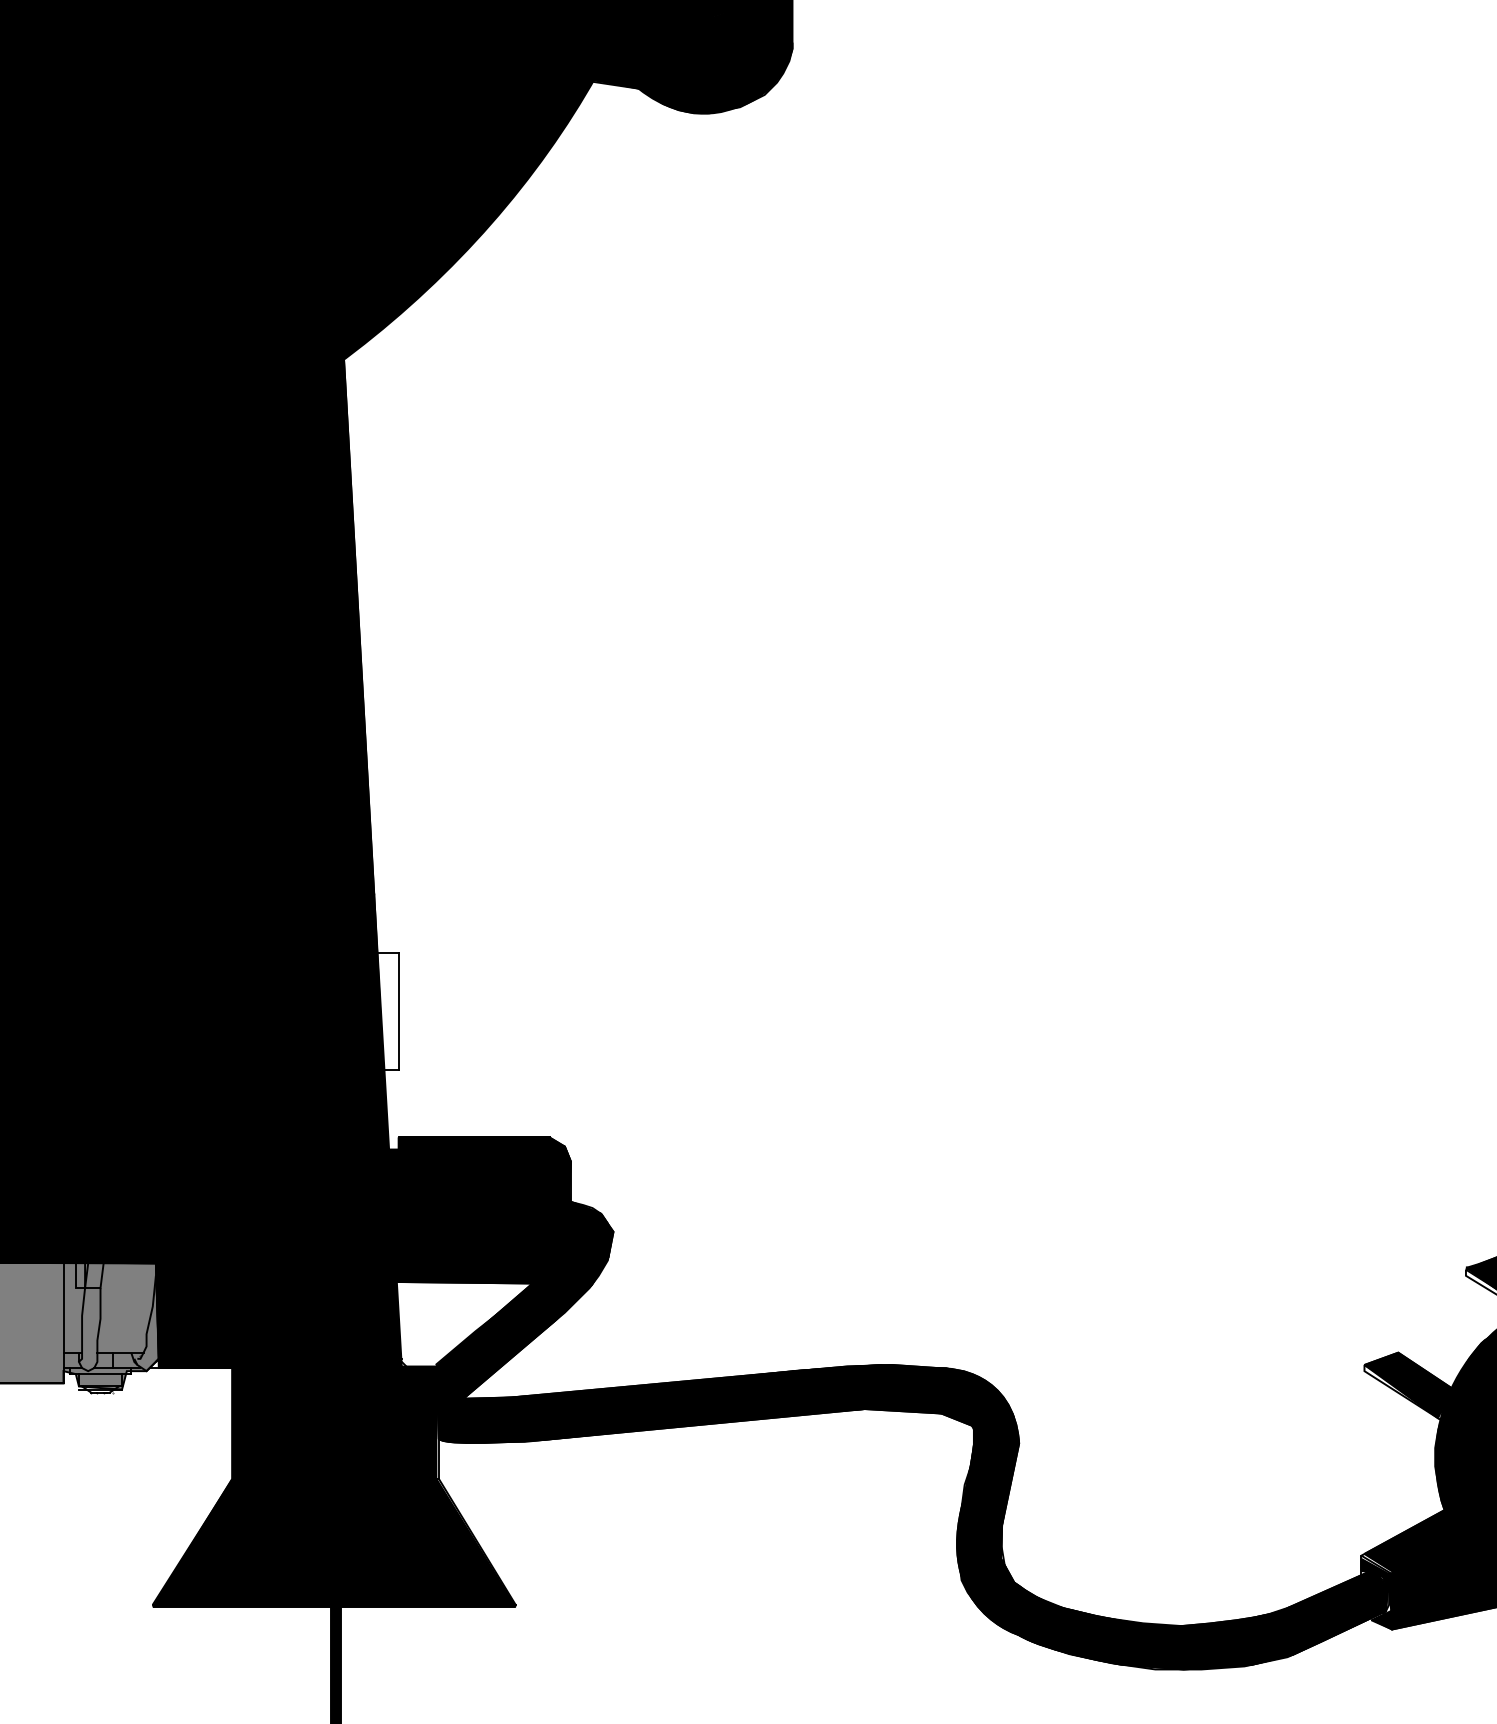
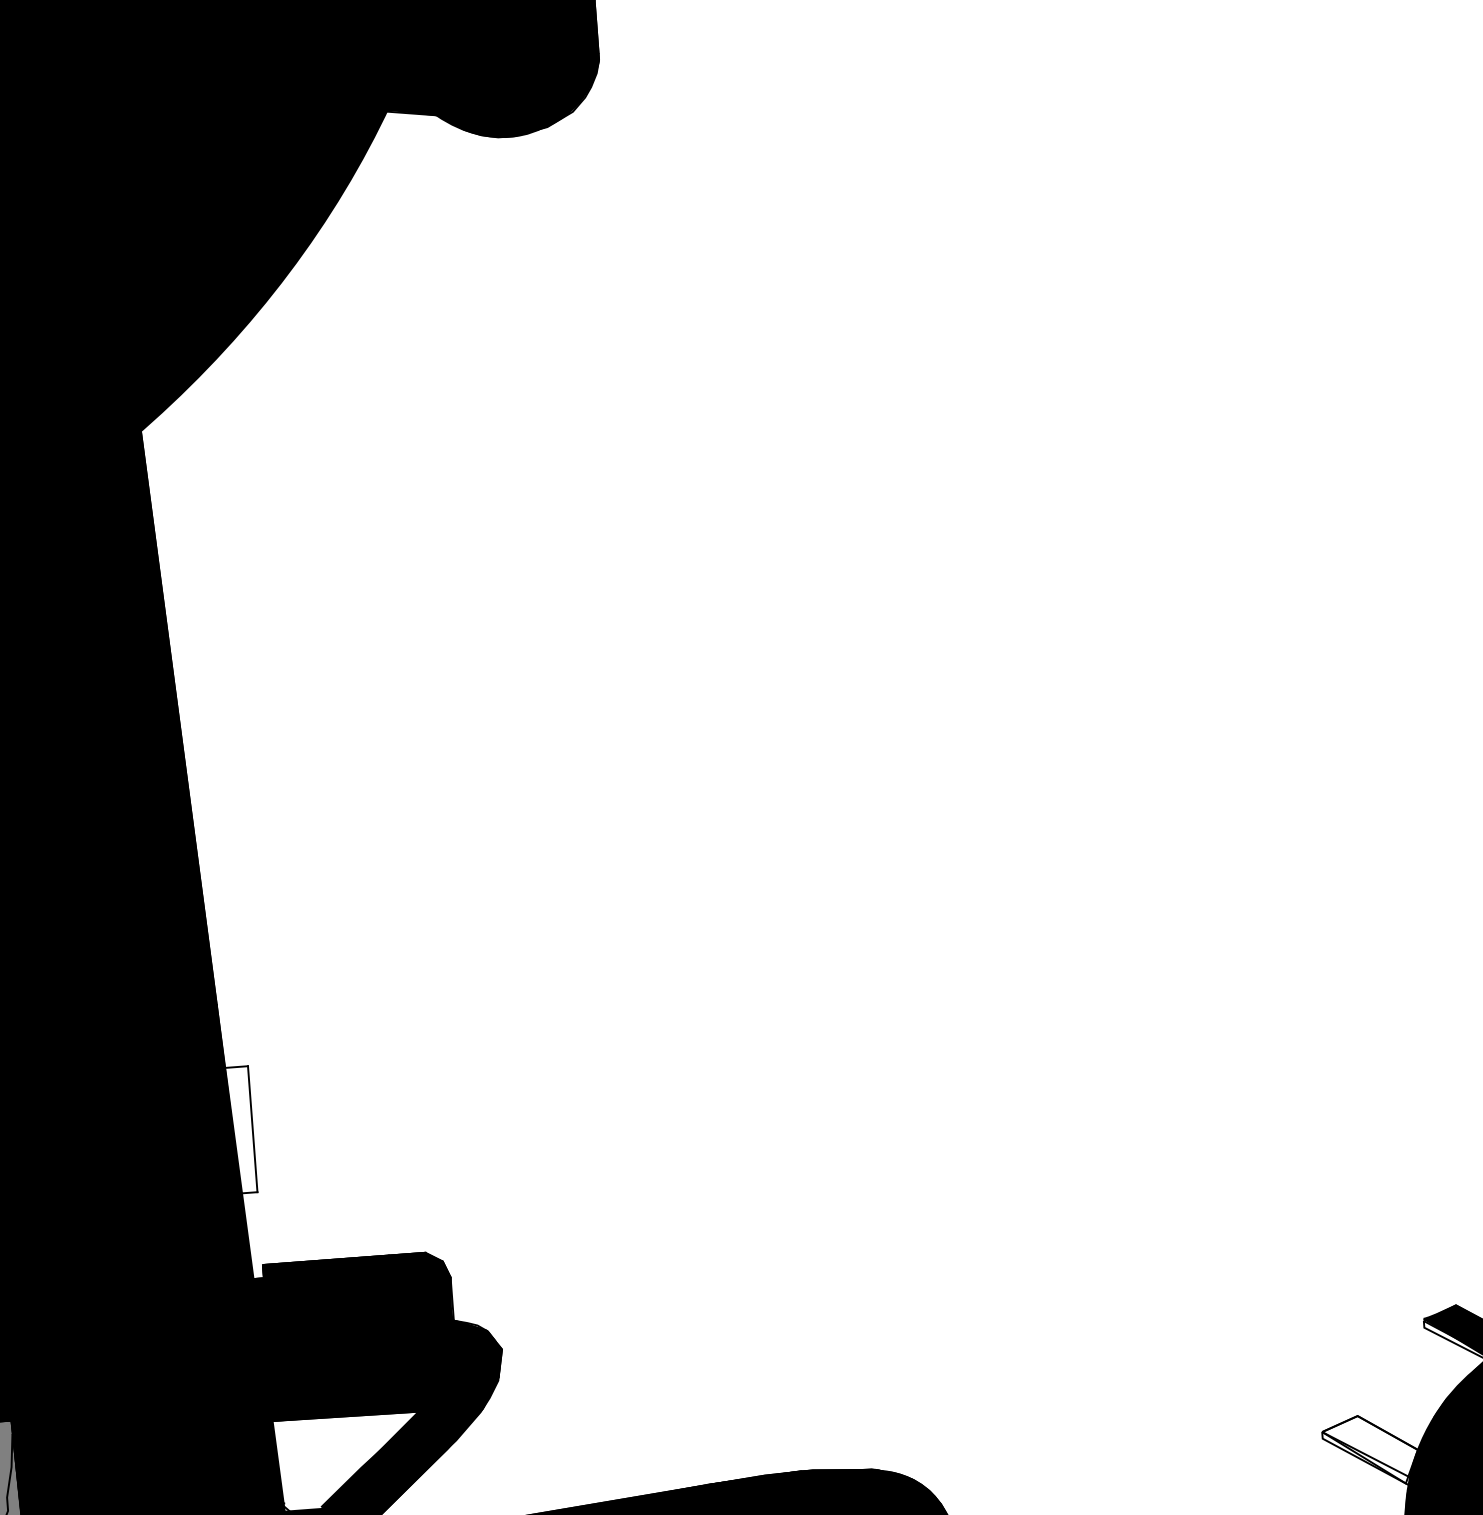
fill: (1407, 1385) -> (1370, 1450), removed

